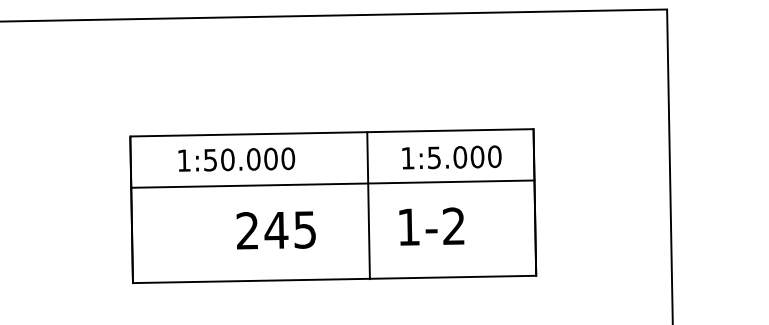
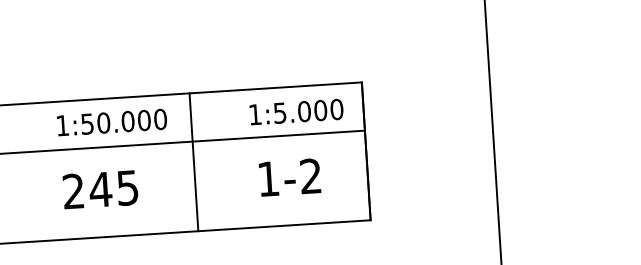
text: (451, 157) -> (296, 112), moved
text: (236, 159) -> (111, 122), moved
line: (368, 205) -> (193, 162), moved
text: (431, 226) -> (289, 177), moved
text: (275, 230) -> (99, 189), moved

